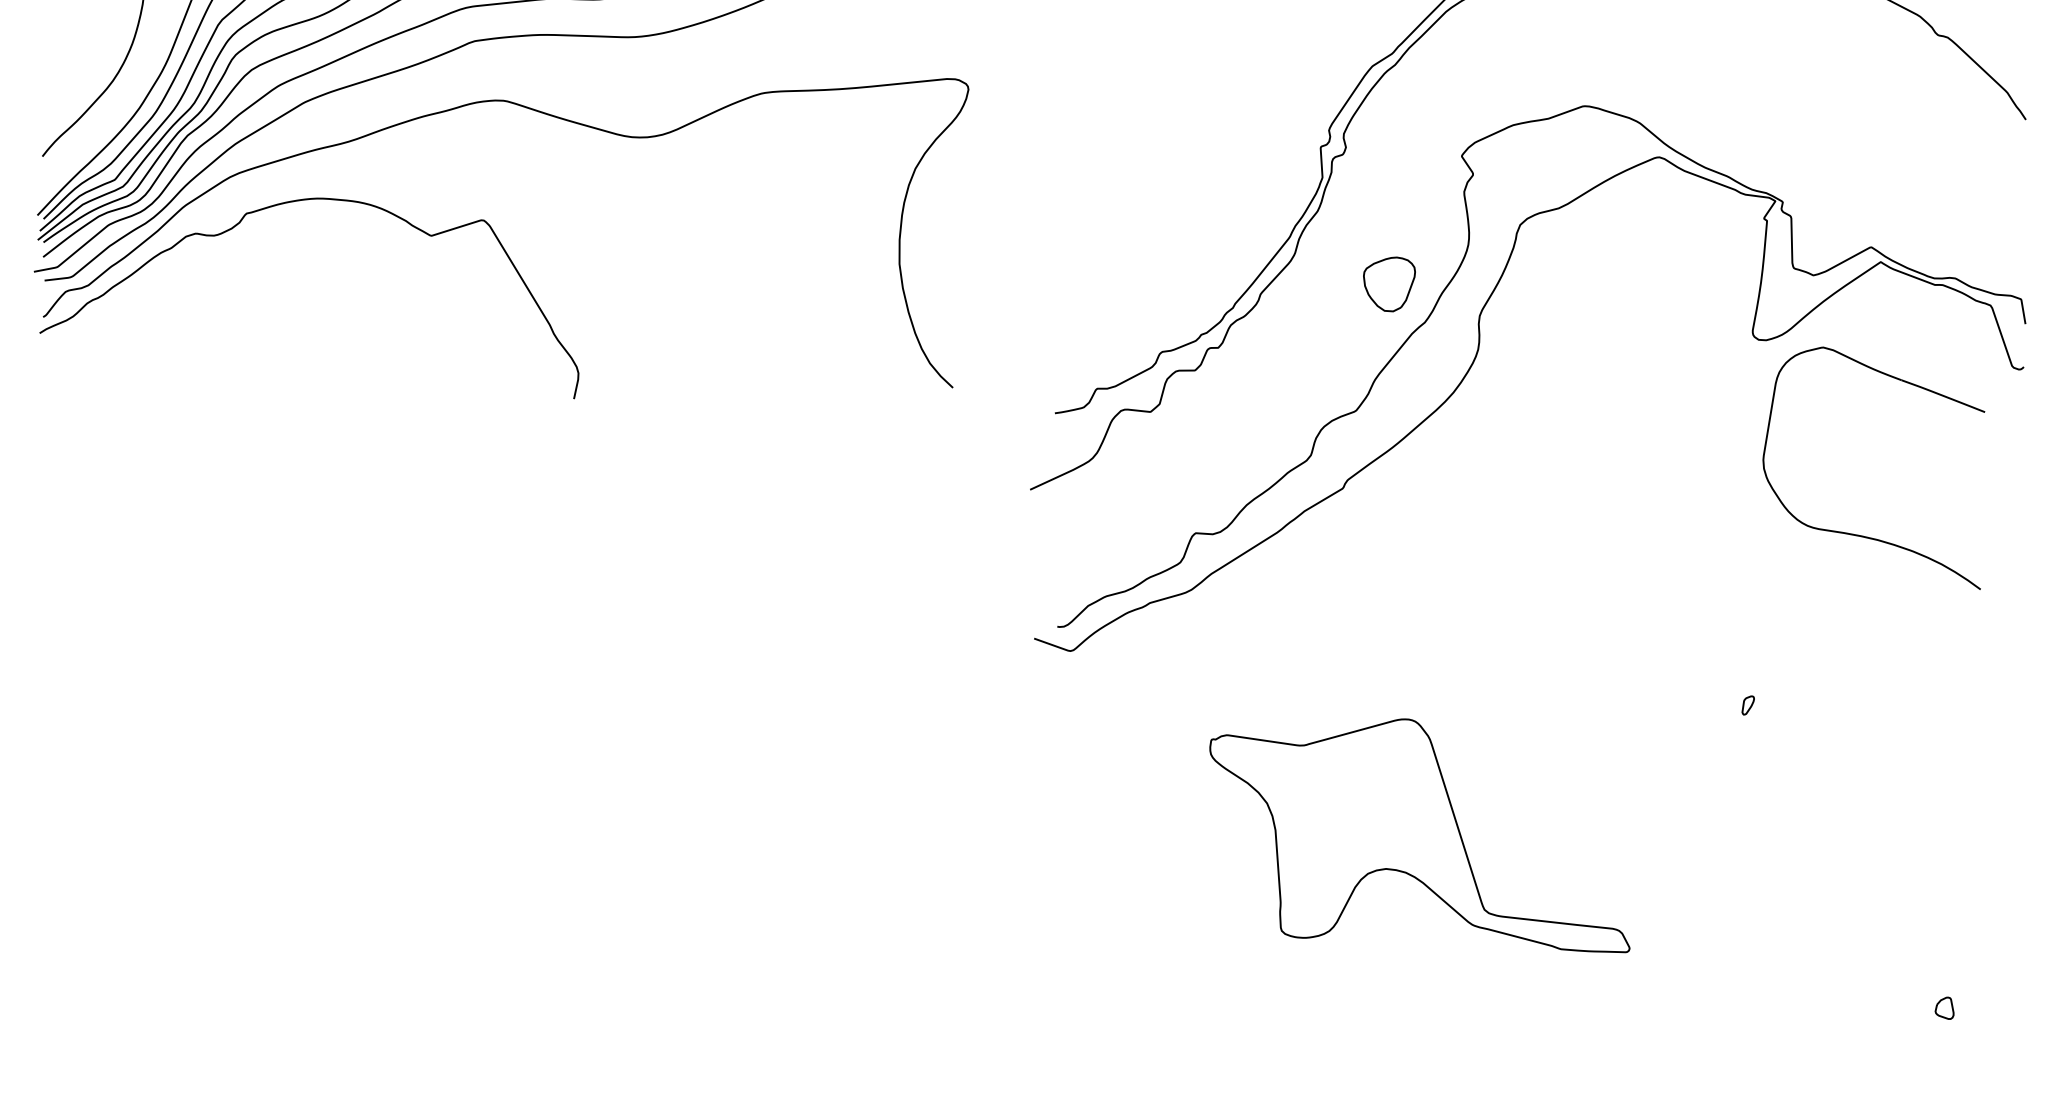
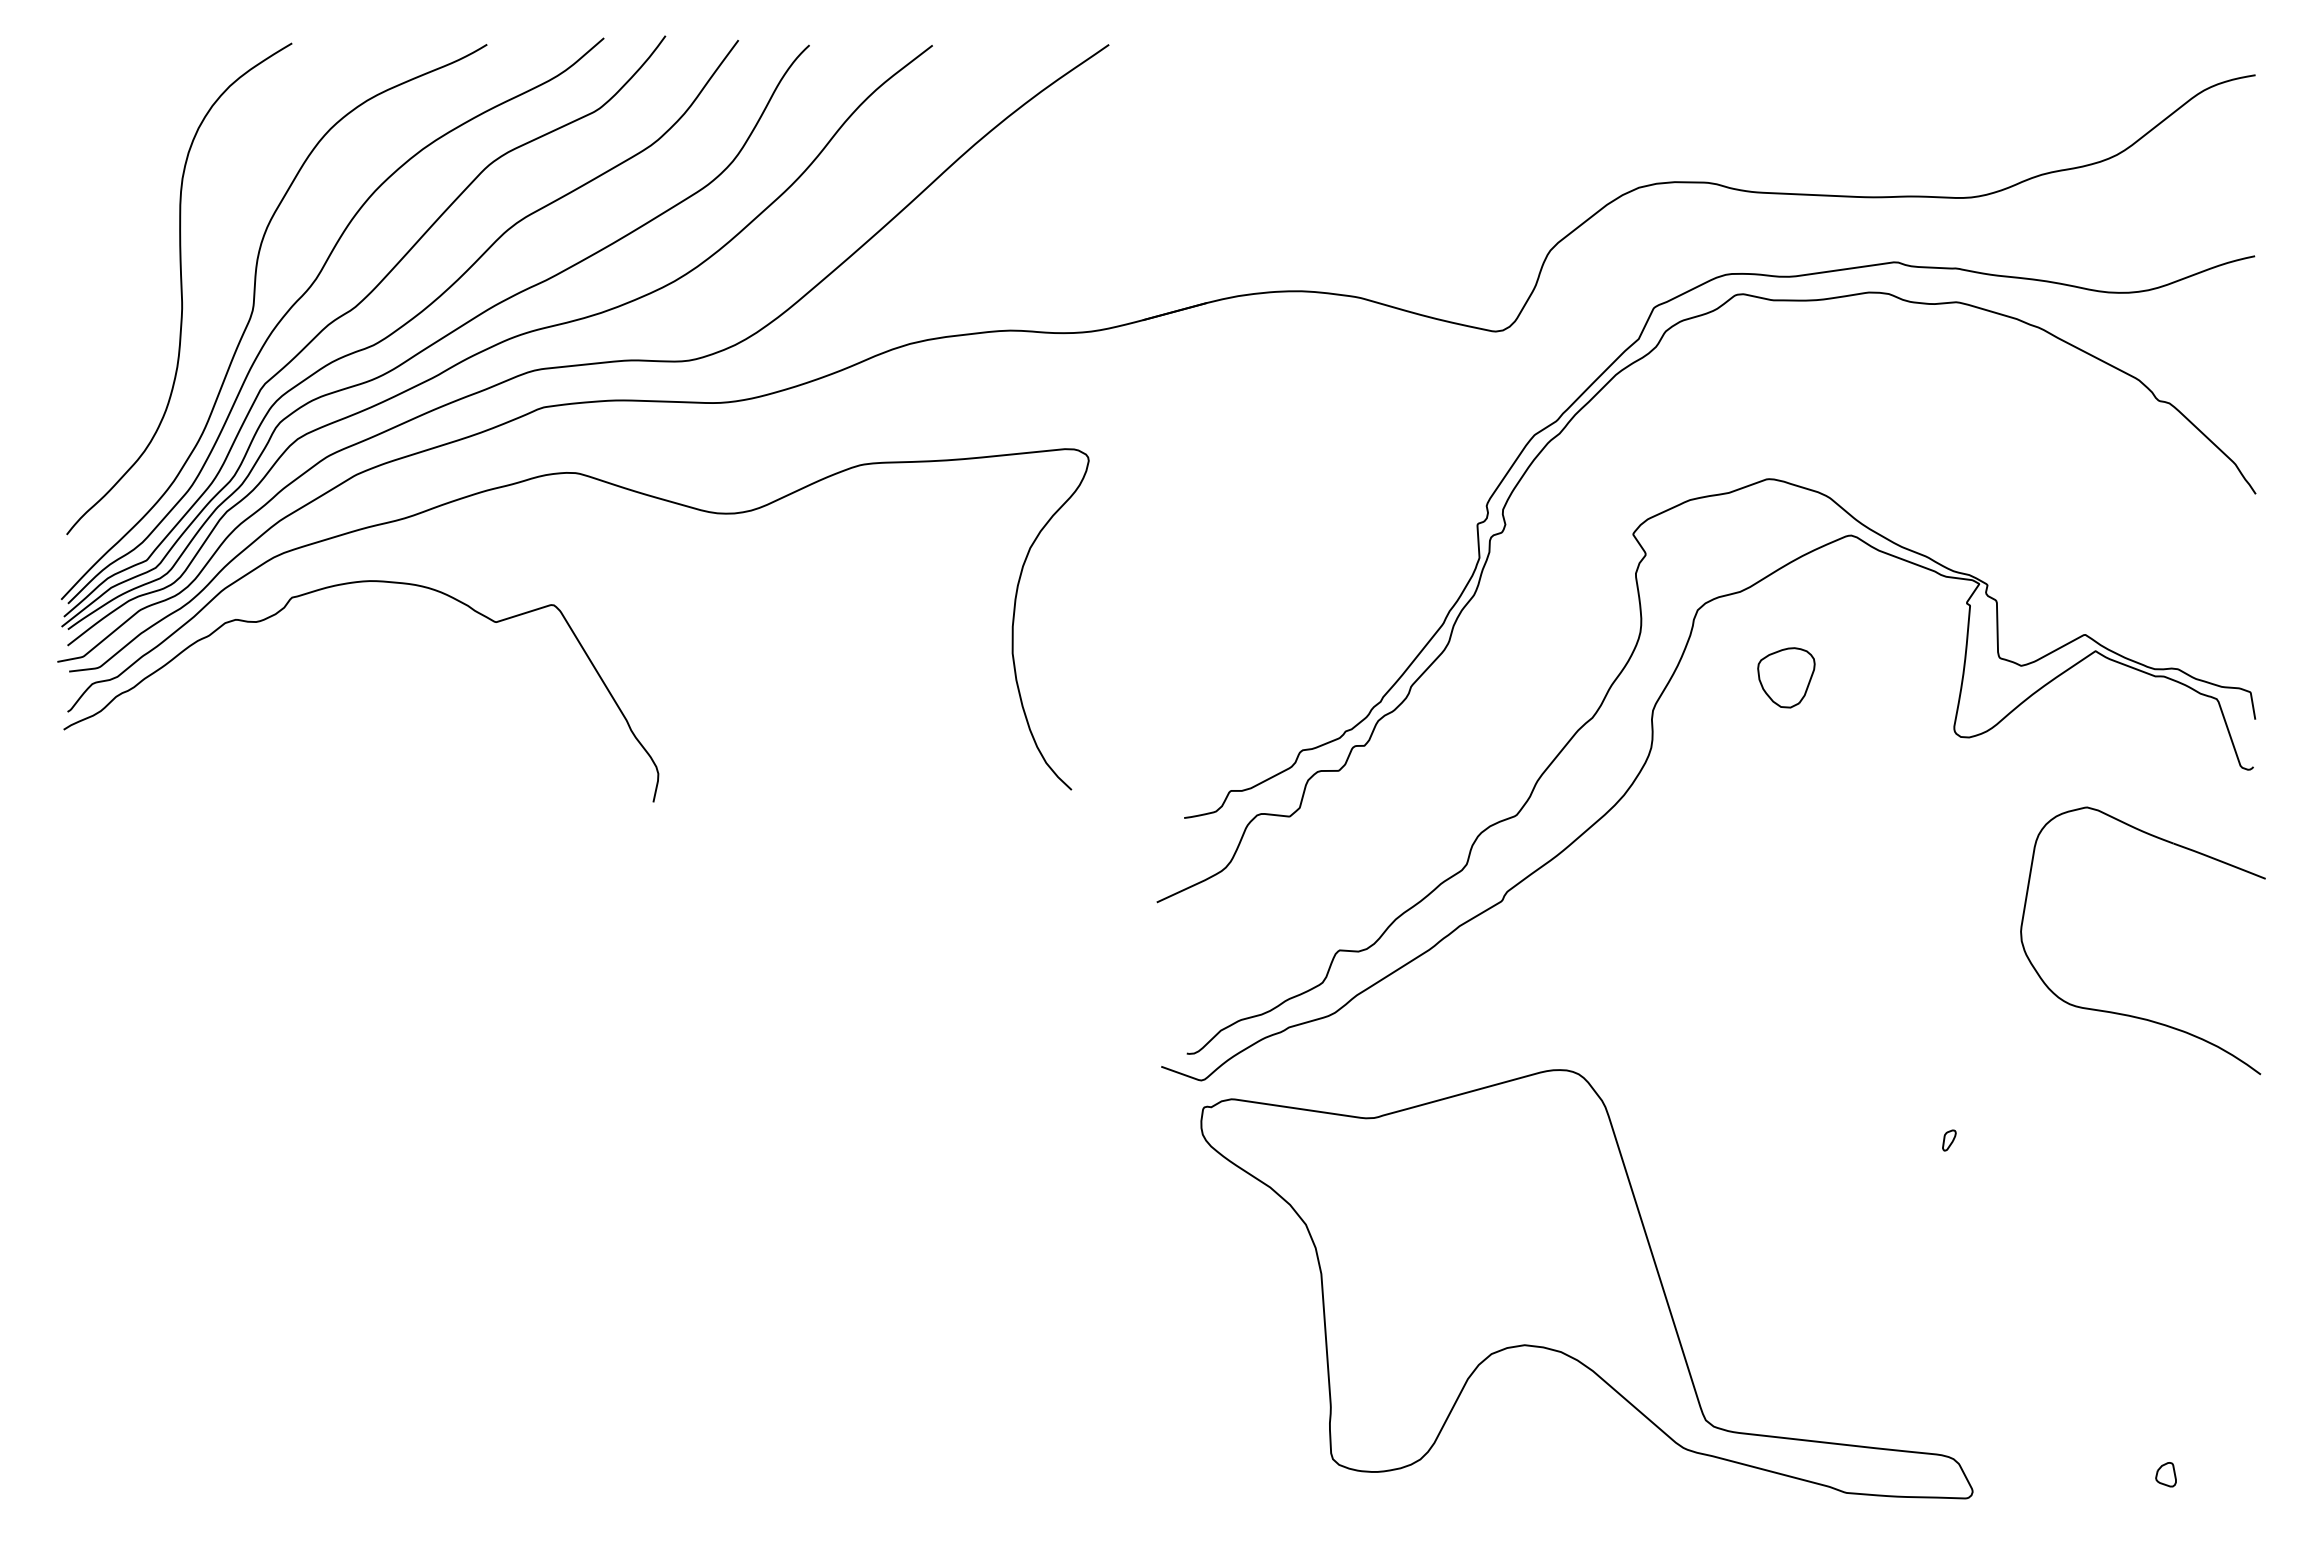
part: (1389, 284) -> (1786, 677), moved
part: (1861, 535) -> (2129, 1014), moved
part: (1419, 835) -> (1586, 1284), size x1.67

